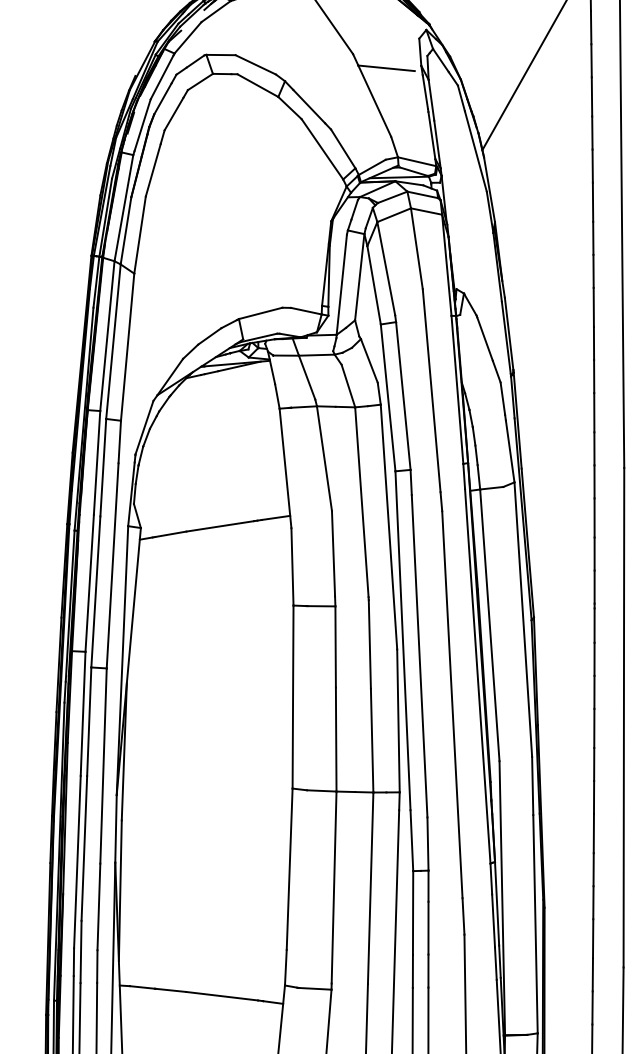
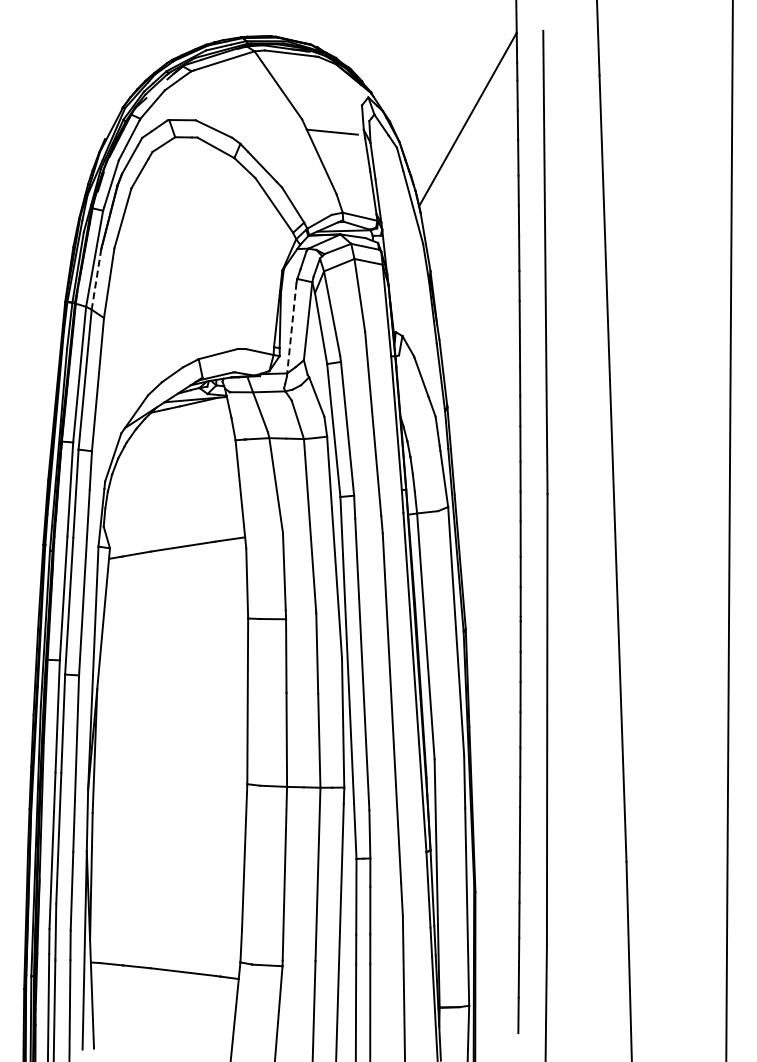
line: (125, 231) -> (96, 279), solid -> dashed
line: (341, 285) -> (291, 328), solid -> dashed

